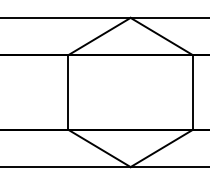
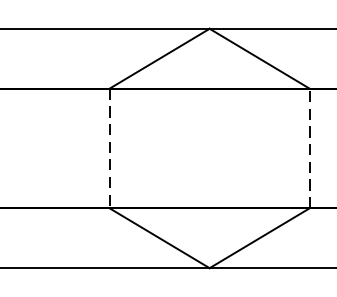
line: (68, 92) -> (109, 148), solid -> dashed
line: (192, 92) -> (308, 148), solid -> dashed

